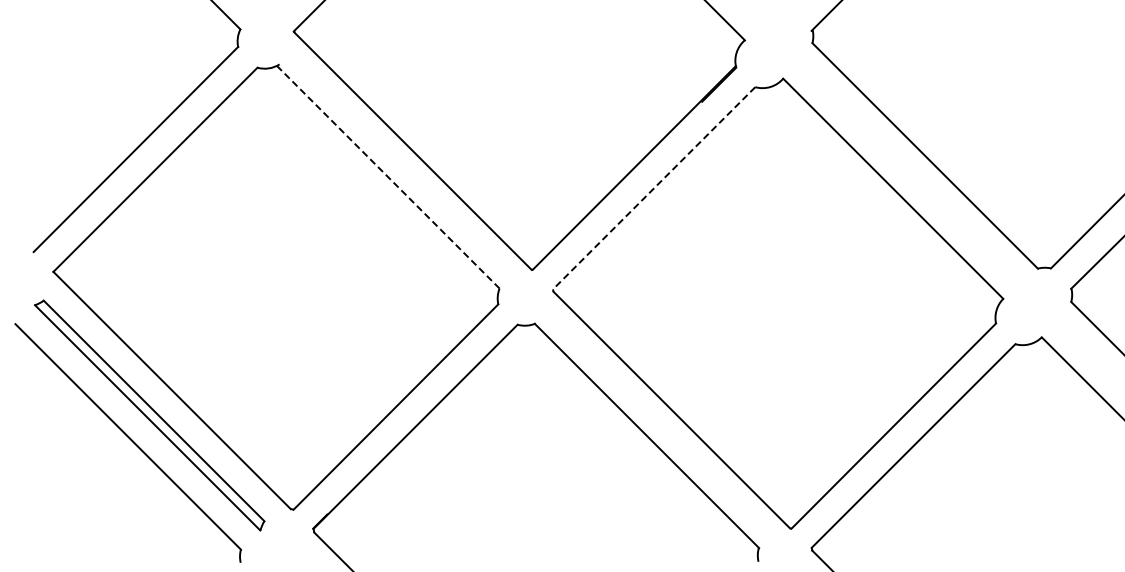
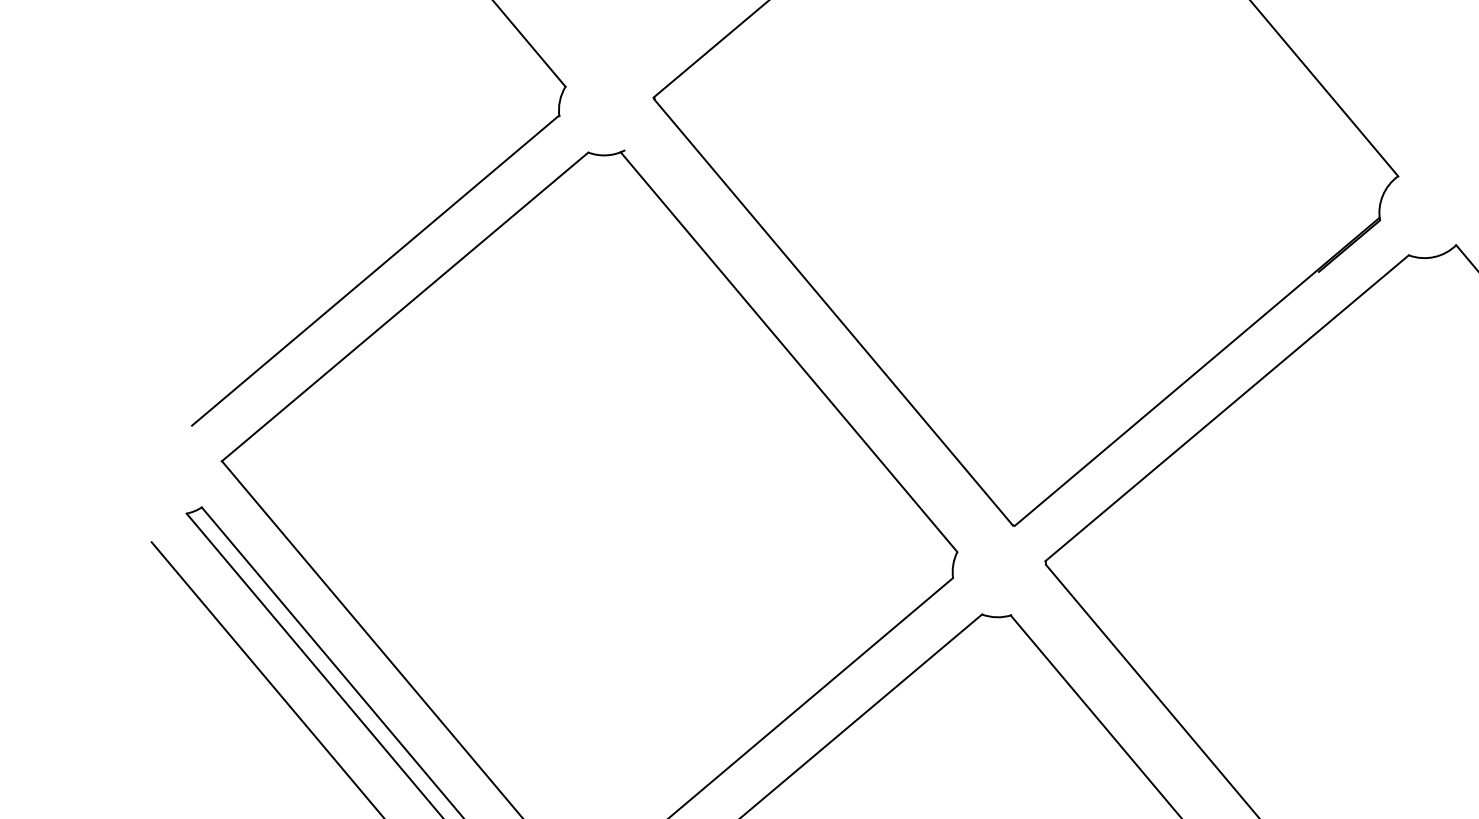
line: (388, 177) -> (789, 352), dashed -> solid
line: (653, 188) -> (1226, 408), dashed -> solid

